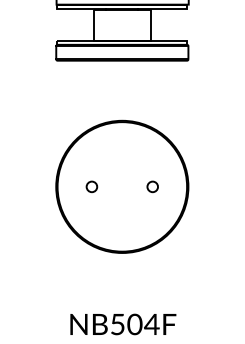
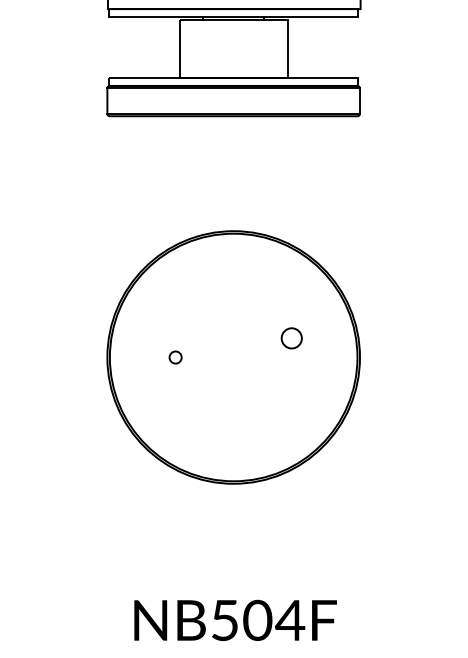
circle: (91, 186) -> (174, 356), size x0.6
circle: (152, 186) -> (291, 337), moved

